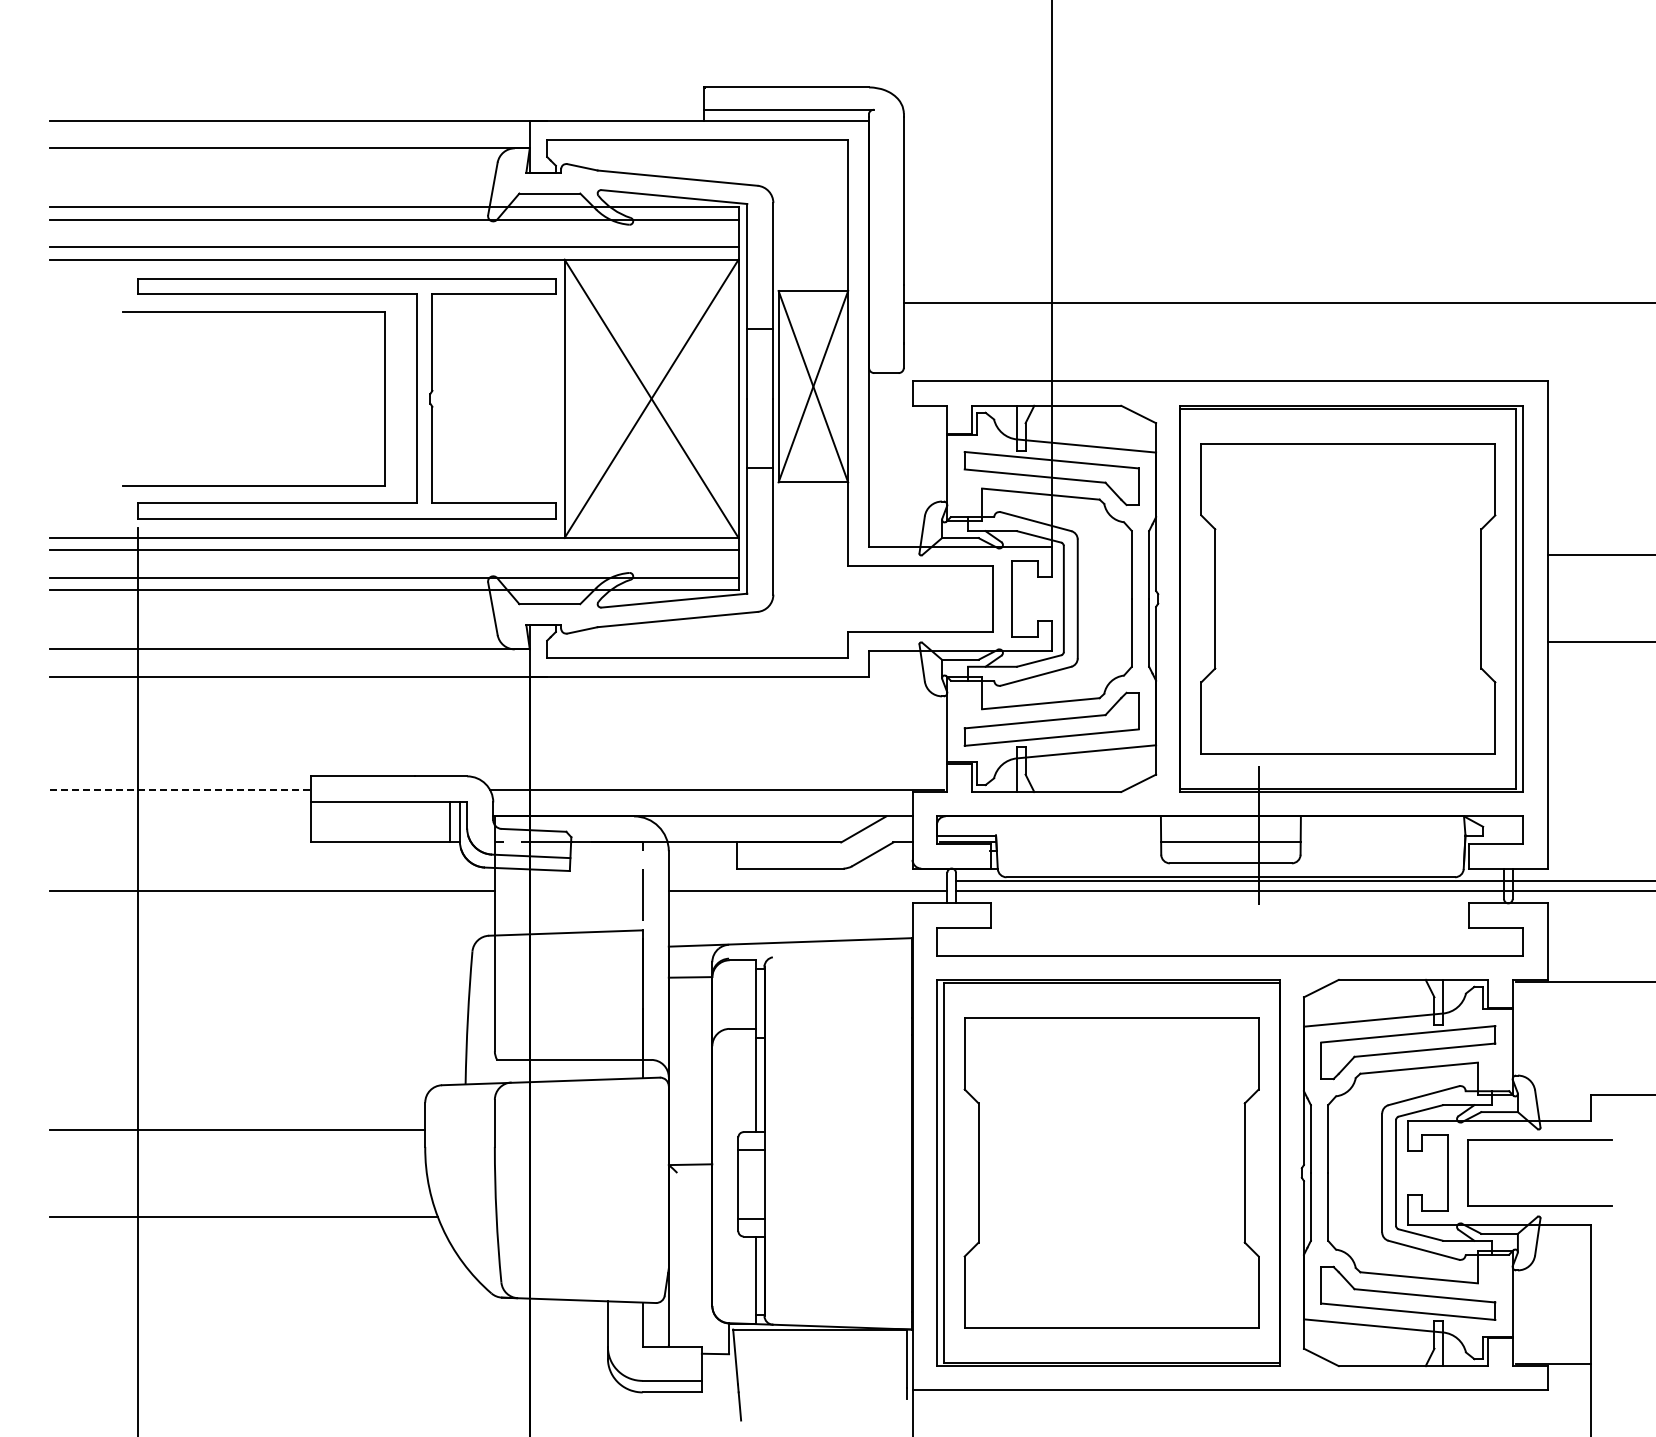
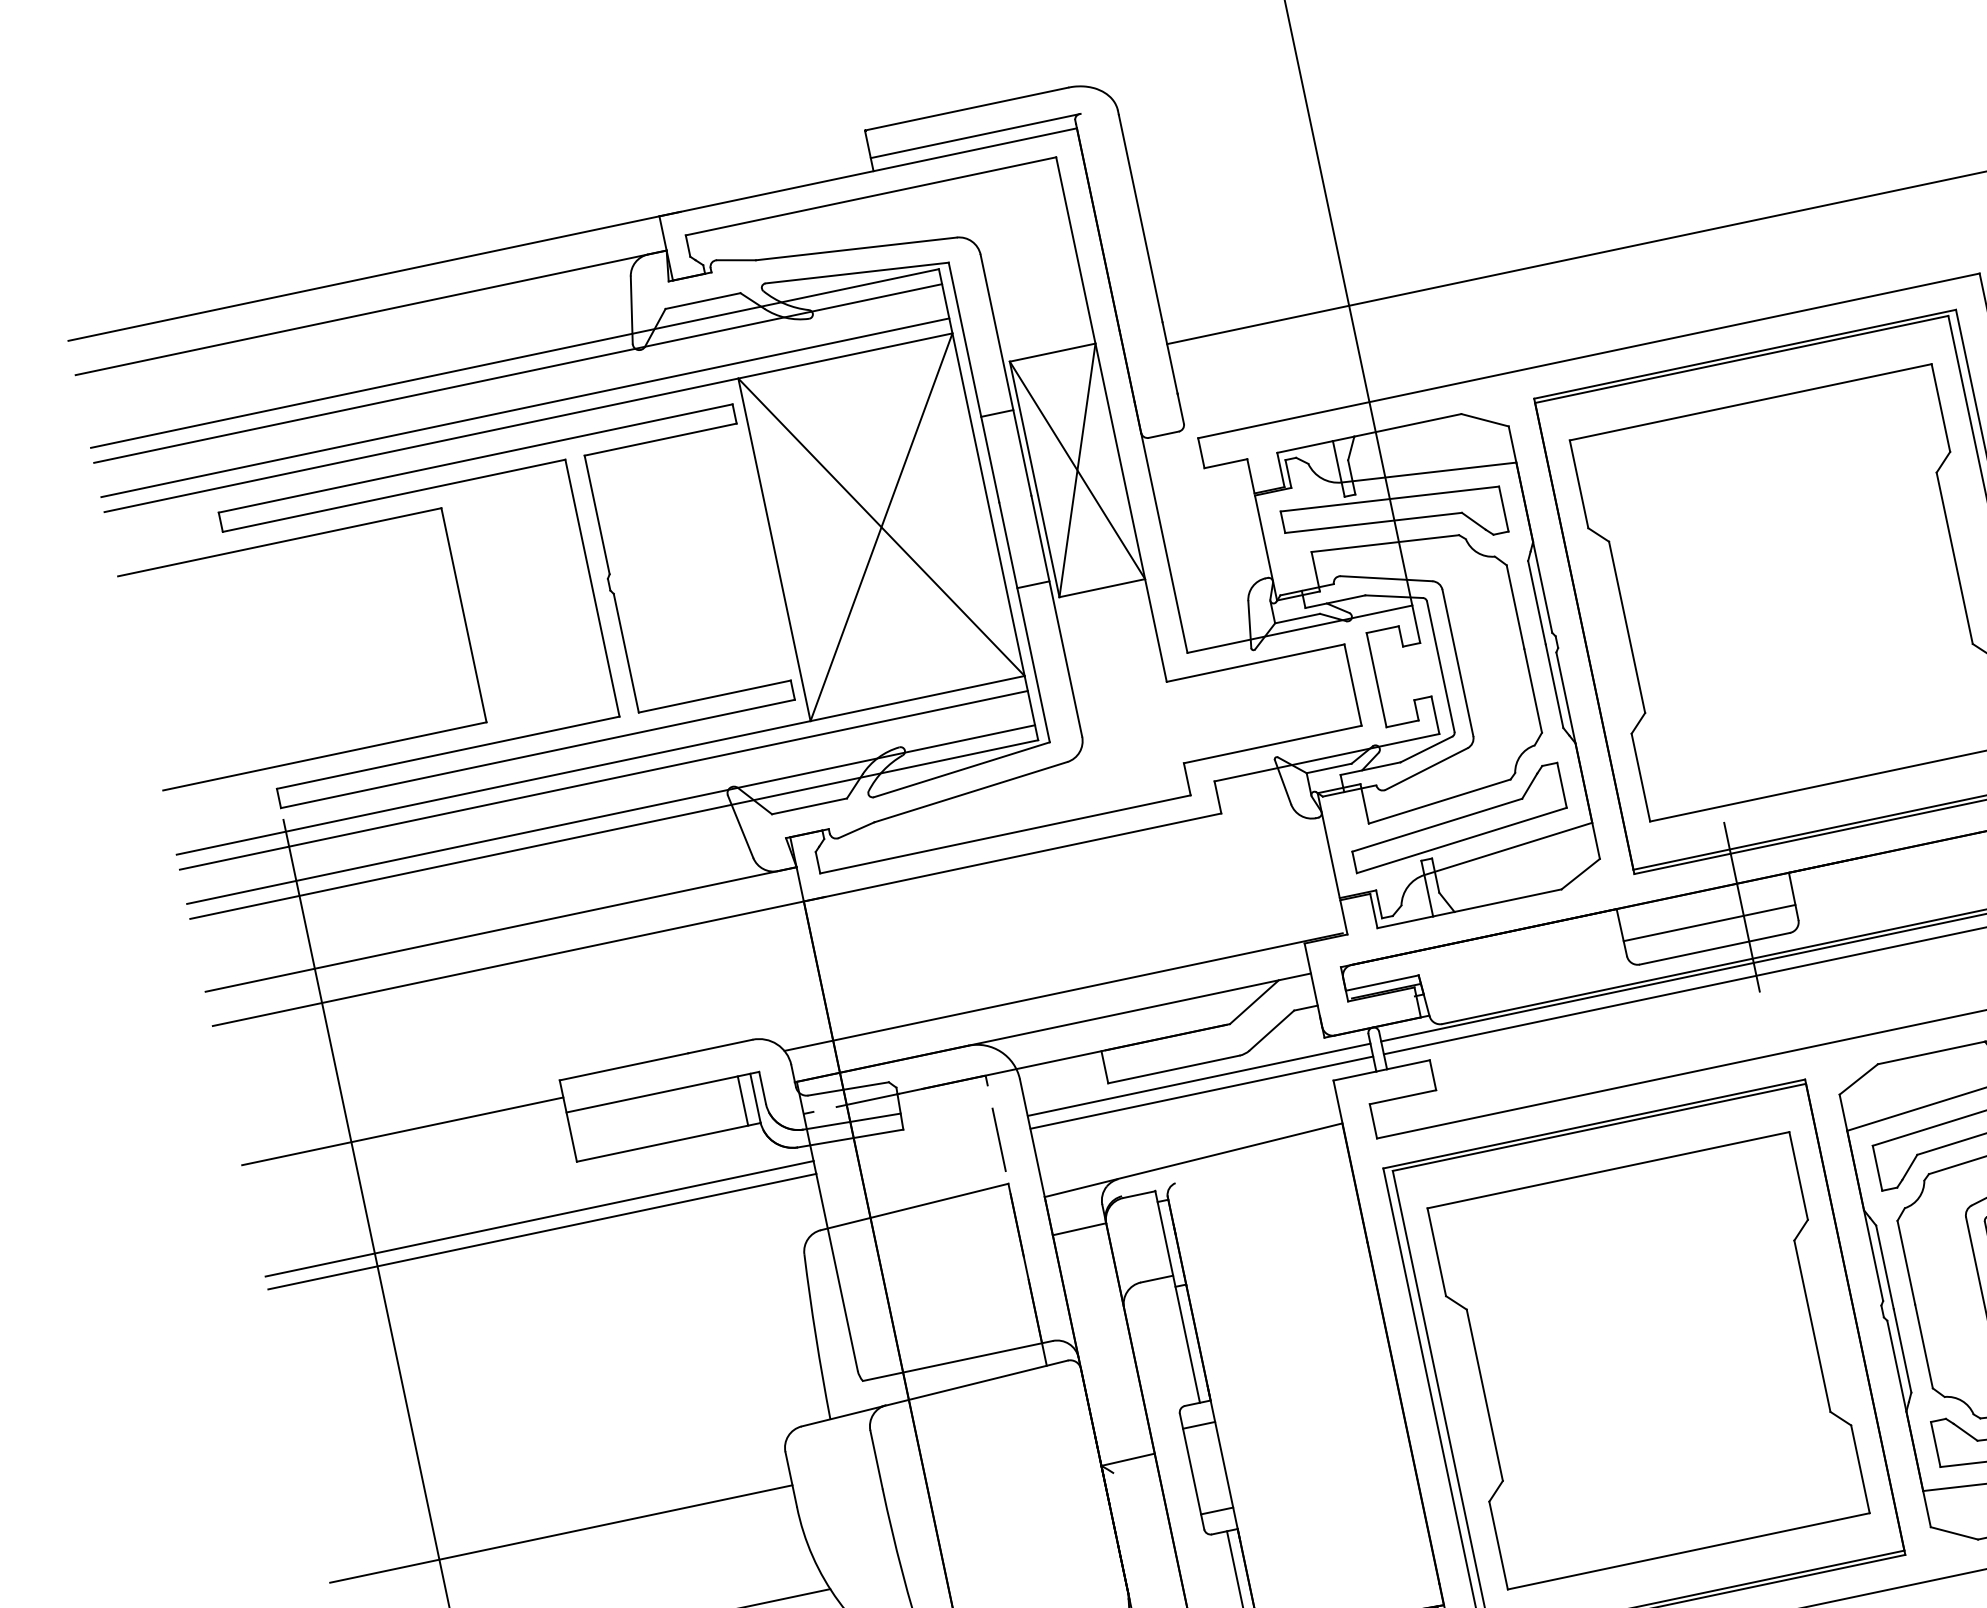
part: (253, 312) -> (279, 543), moved
line: (180, 790) -> (403, 1131), dashed -> solid
line: (272, 880) -> (539, 1218), added
line: (807, 880) -> (1198, 1079), added

